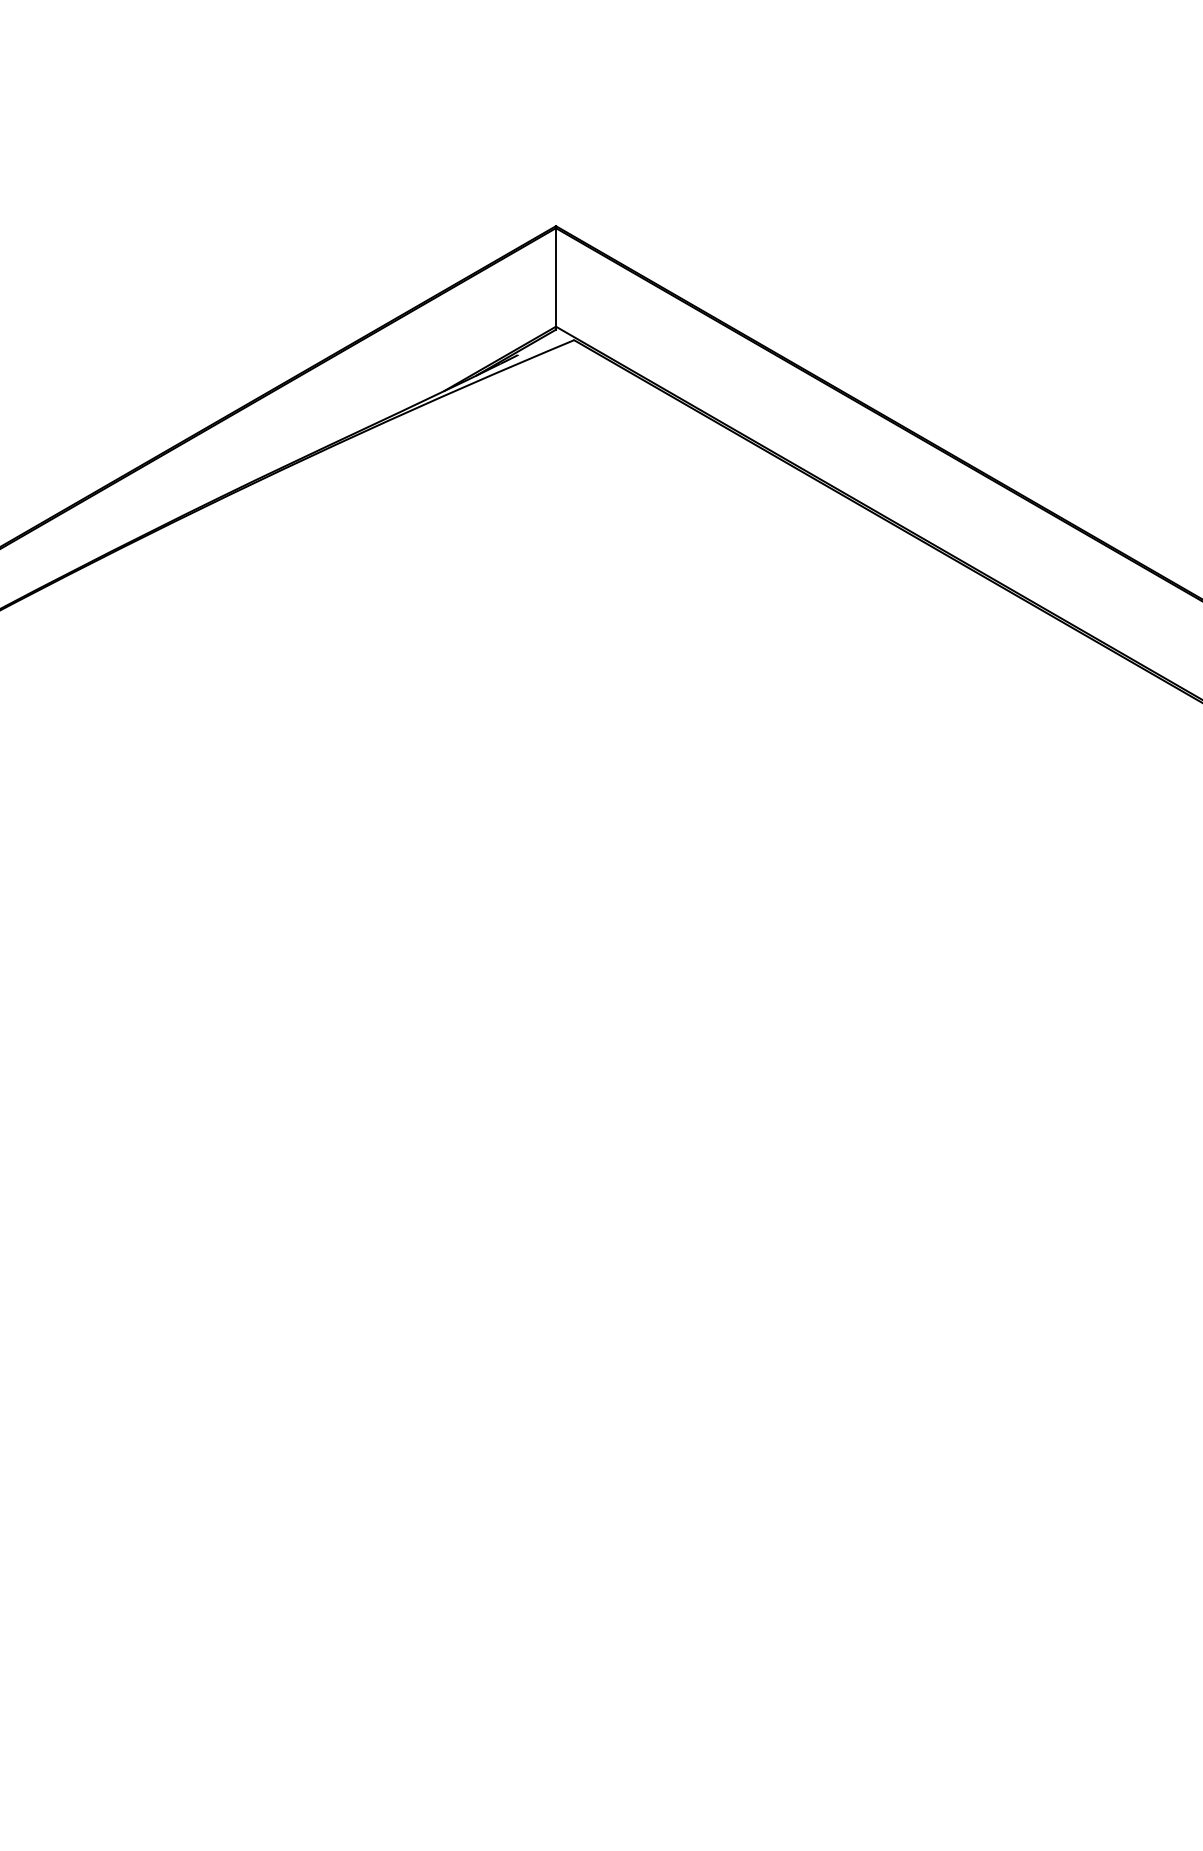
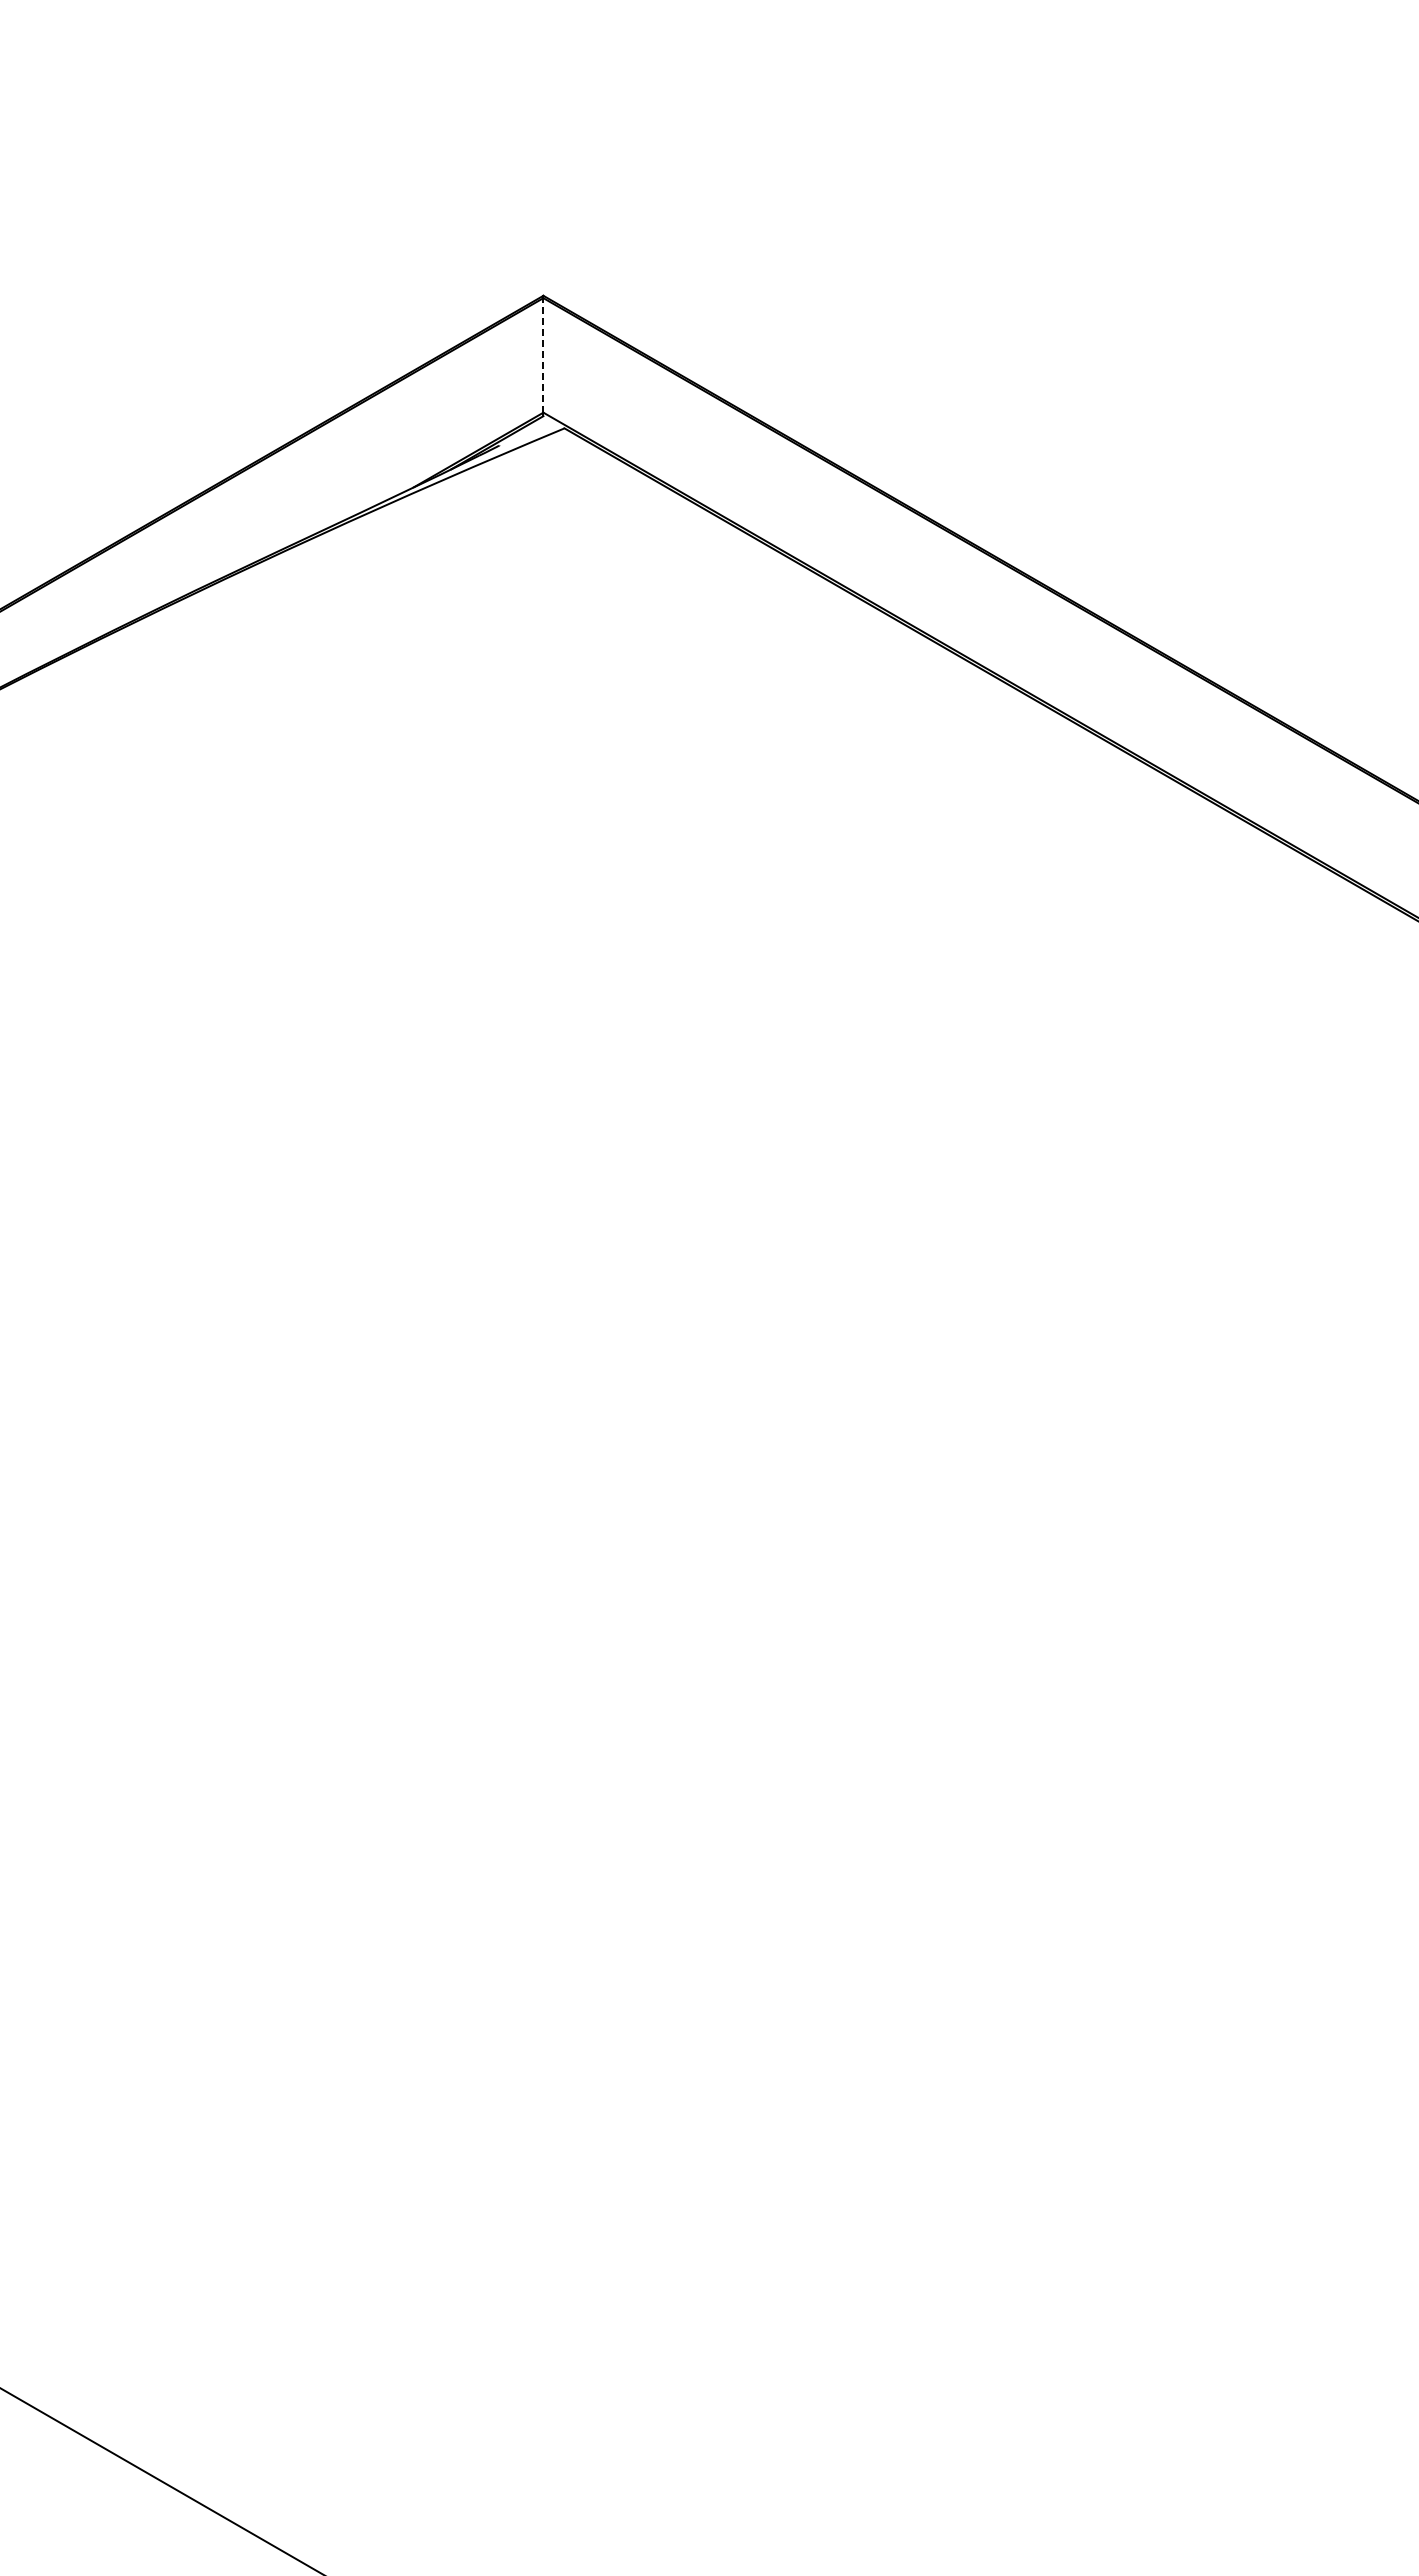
line: (556, 276) -> (543, 354), solid -> dashed

